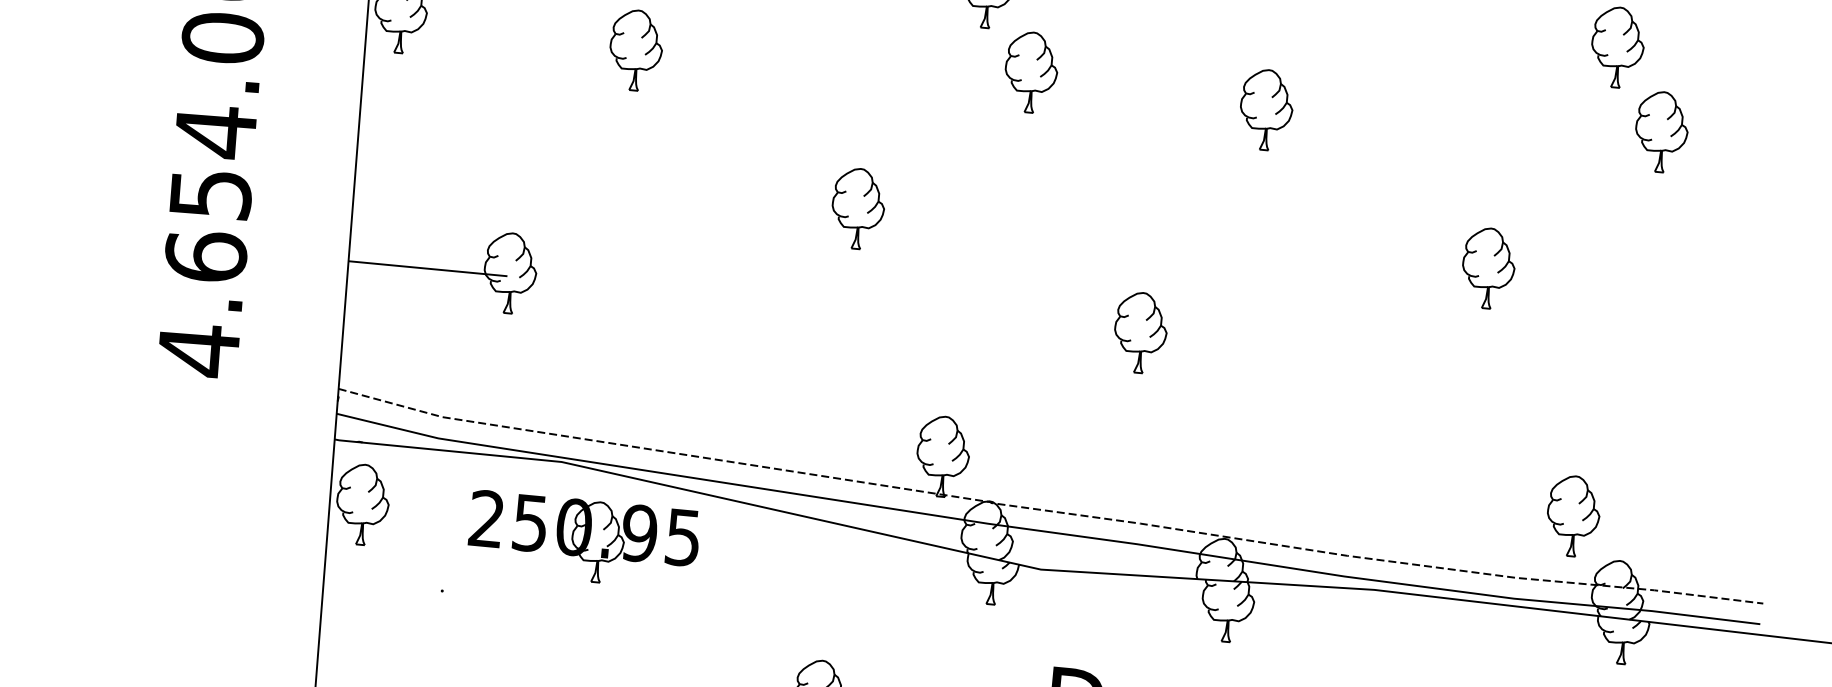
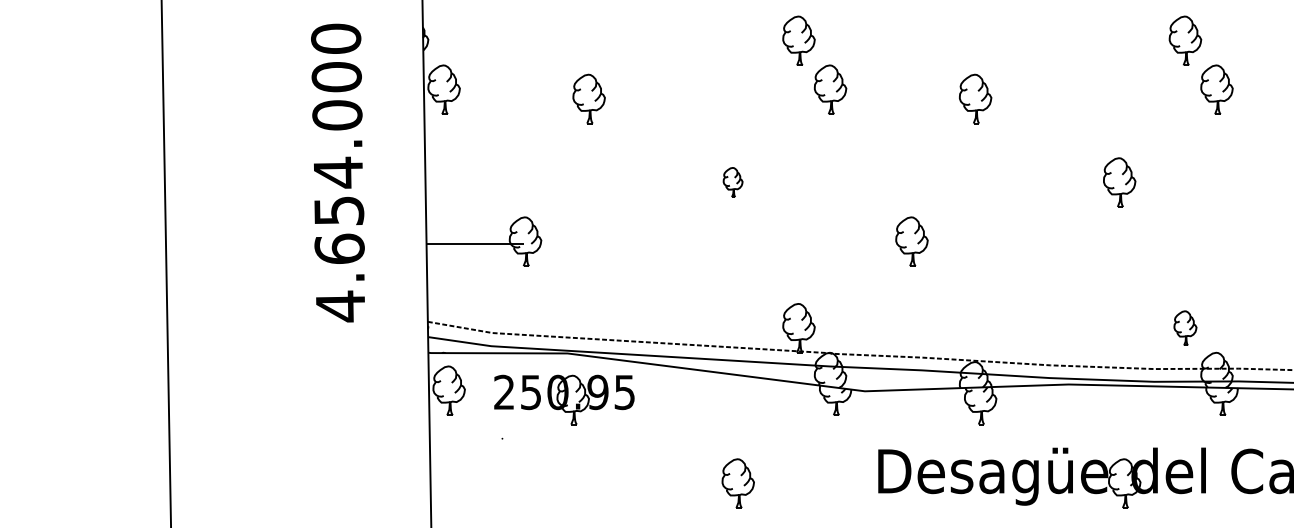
part: (857, 208) -> (732, 182), size x0.6
part: (1573, 516) -> (1185, 328), size x0.7
part: (583, 539) -> (564, 399), moved

